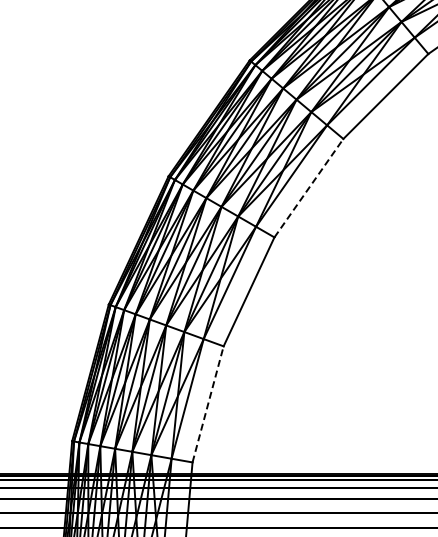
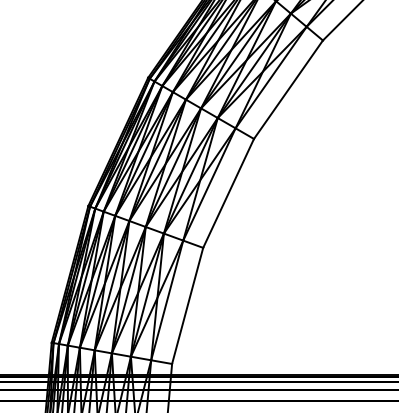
line: (309, 187) -> (289, 89), dashed -> solid
line: (208, 403) -> (188, 305), dashed -> solid

